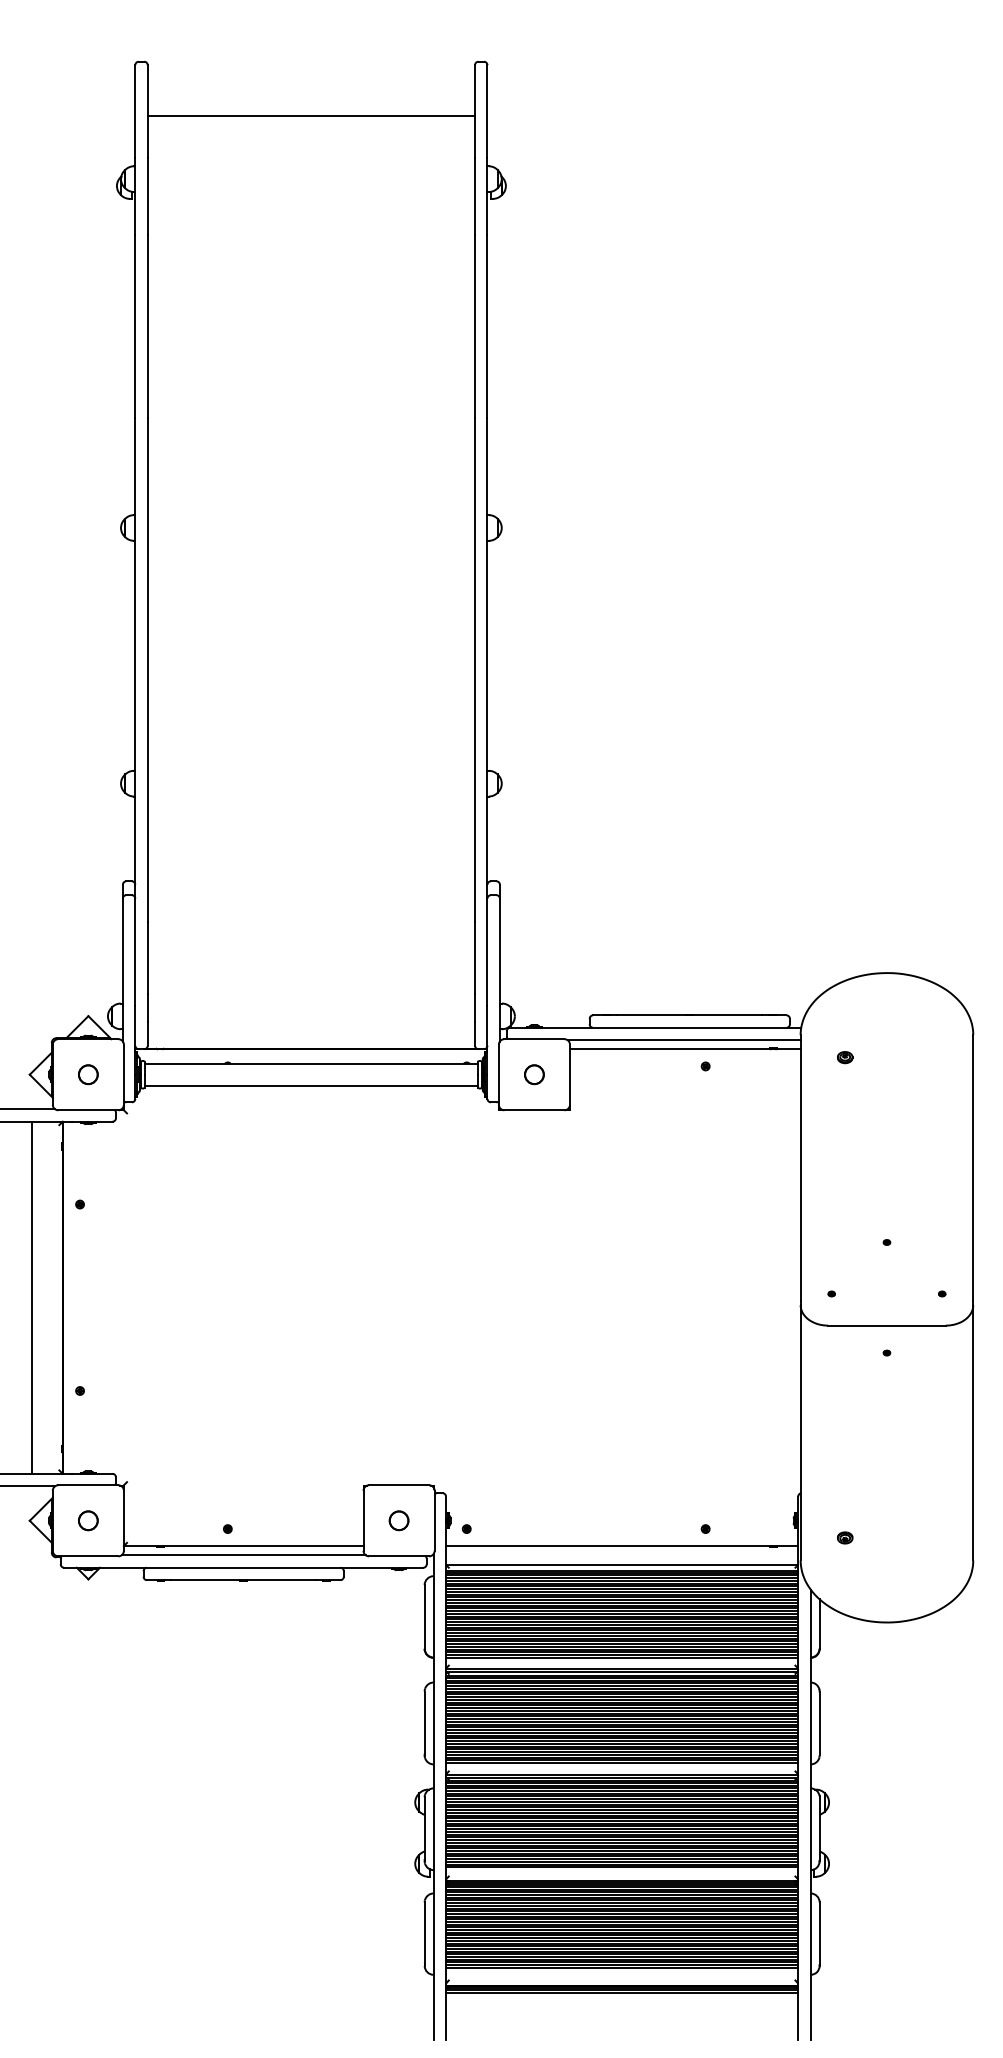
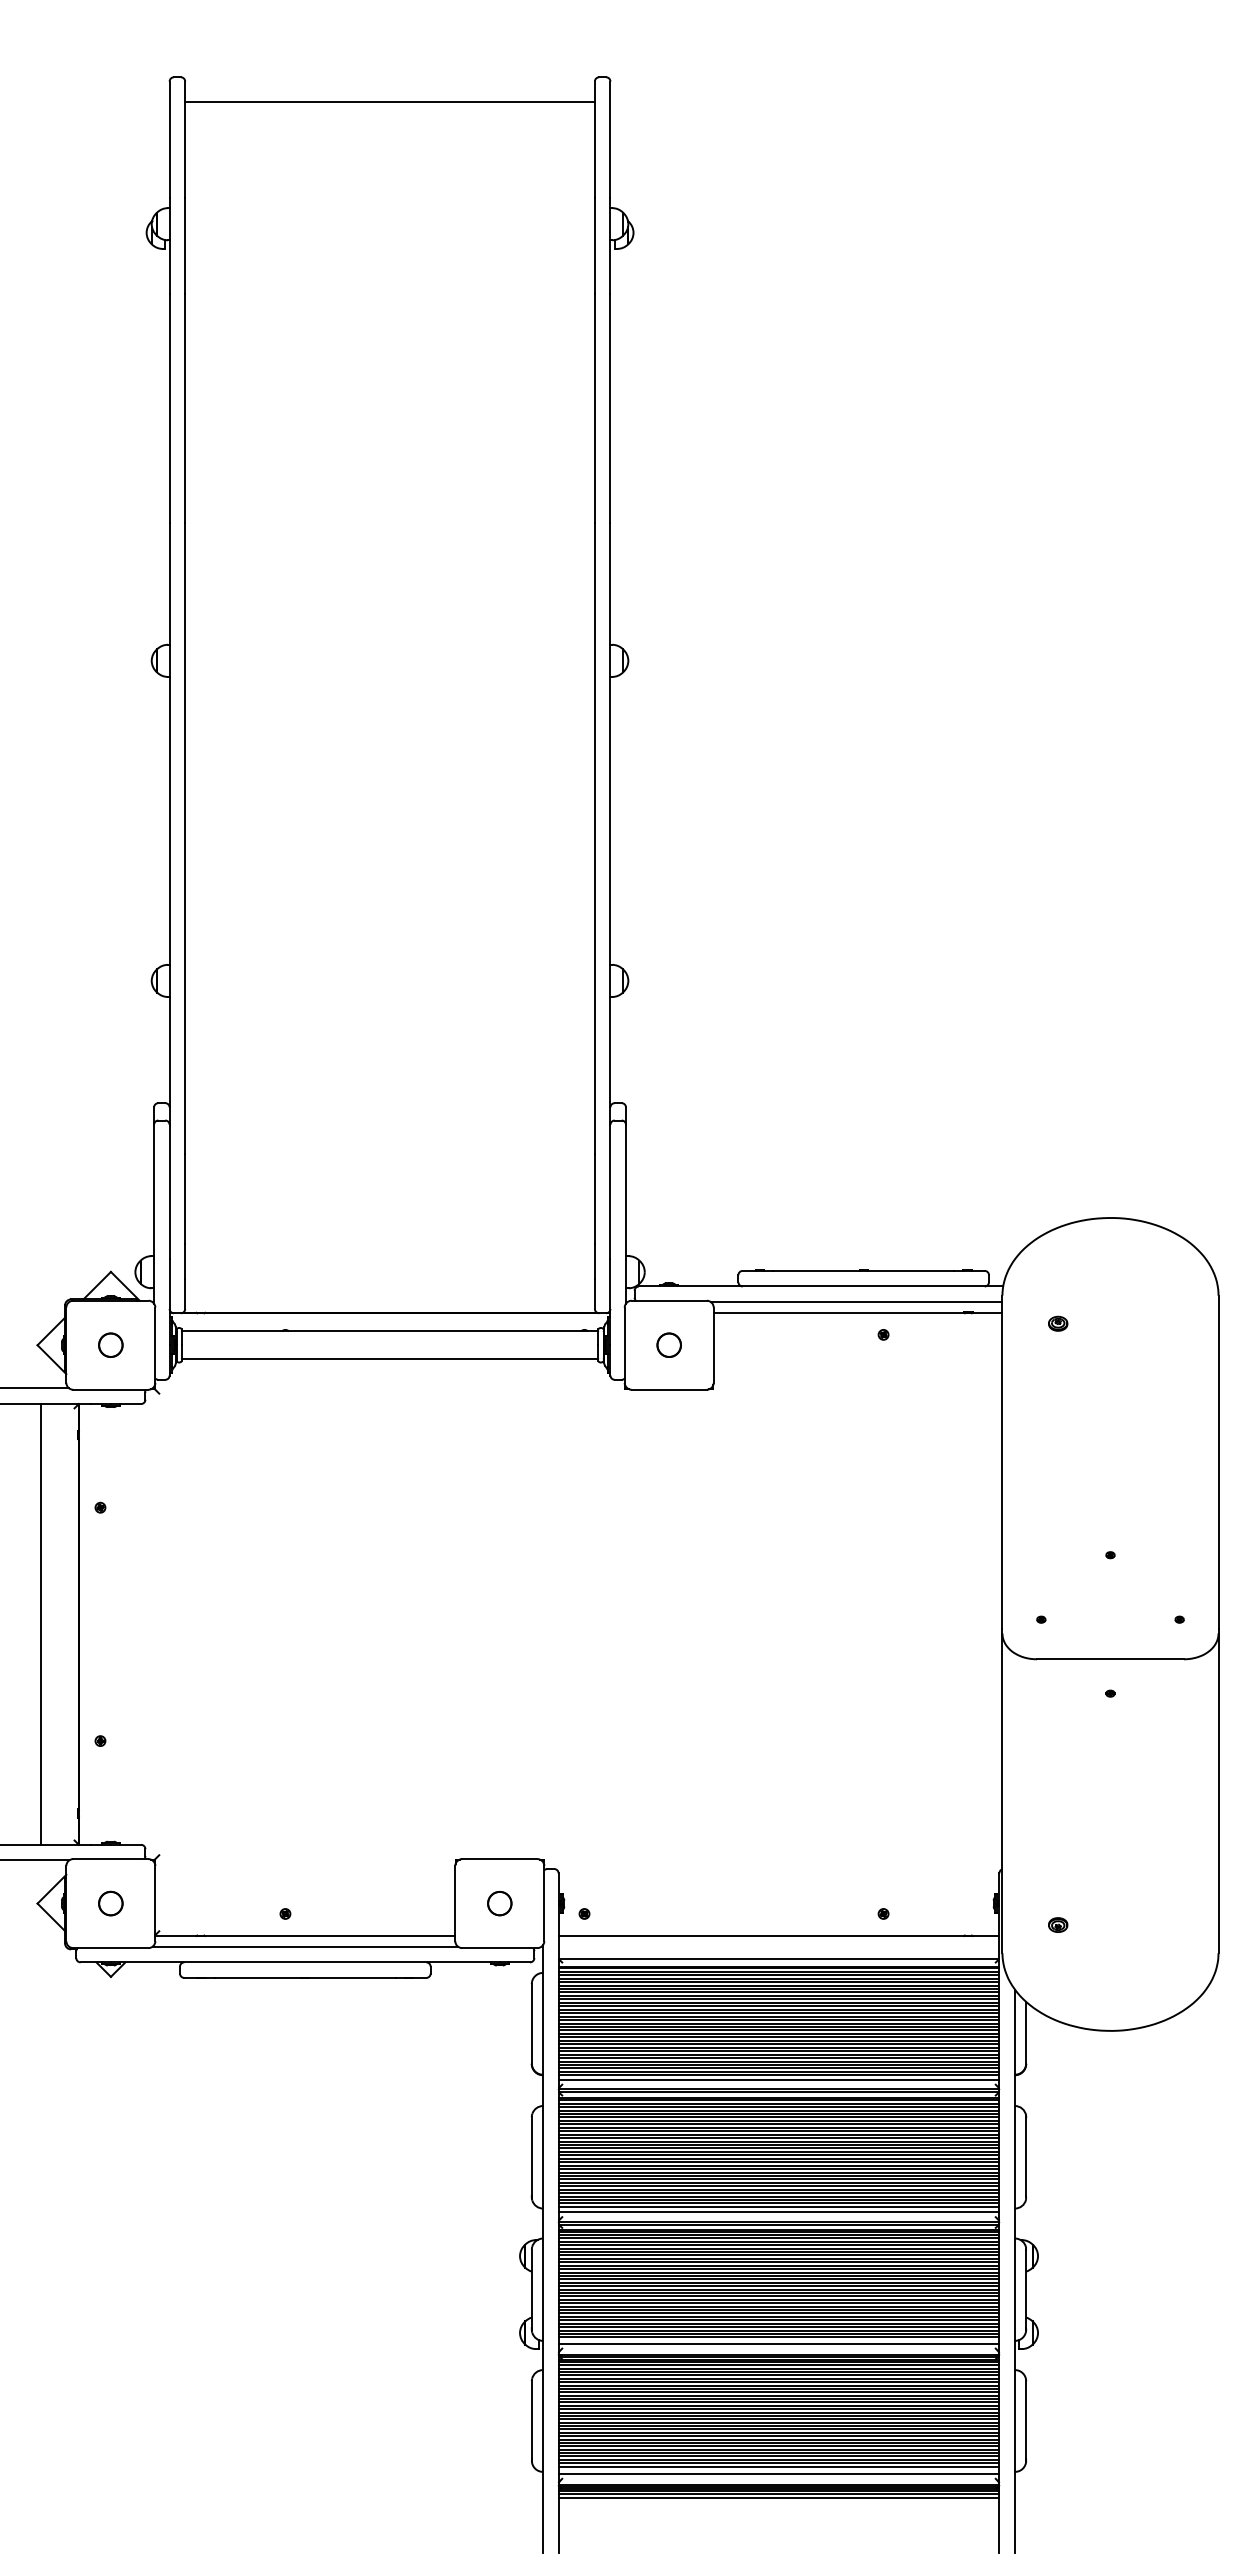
line: (310, 115) -> (389, 101), moved
line: (621, 1661) -> (778, 2079), added
line: (621, 1767) -> (778, 2212), added
line: (621, 1872) -> (778, 2343), added
line: (621, 1970) -> (778, 2466), added
line: (621, 1976) -> (778, 2473), added
line: (621, 1995) -> (778, 2497), added

